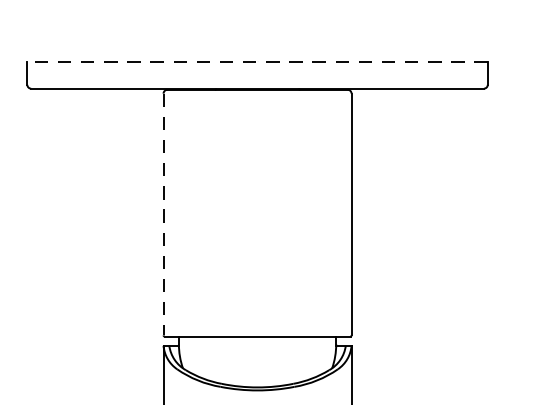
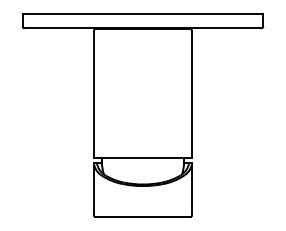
line: (256, 62) -> (142, 14), dashed -> solid
line: (162, 215) -> (93, 94), dashed -> solid

